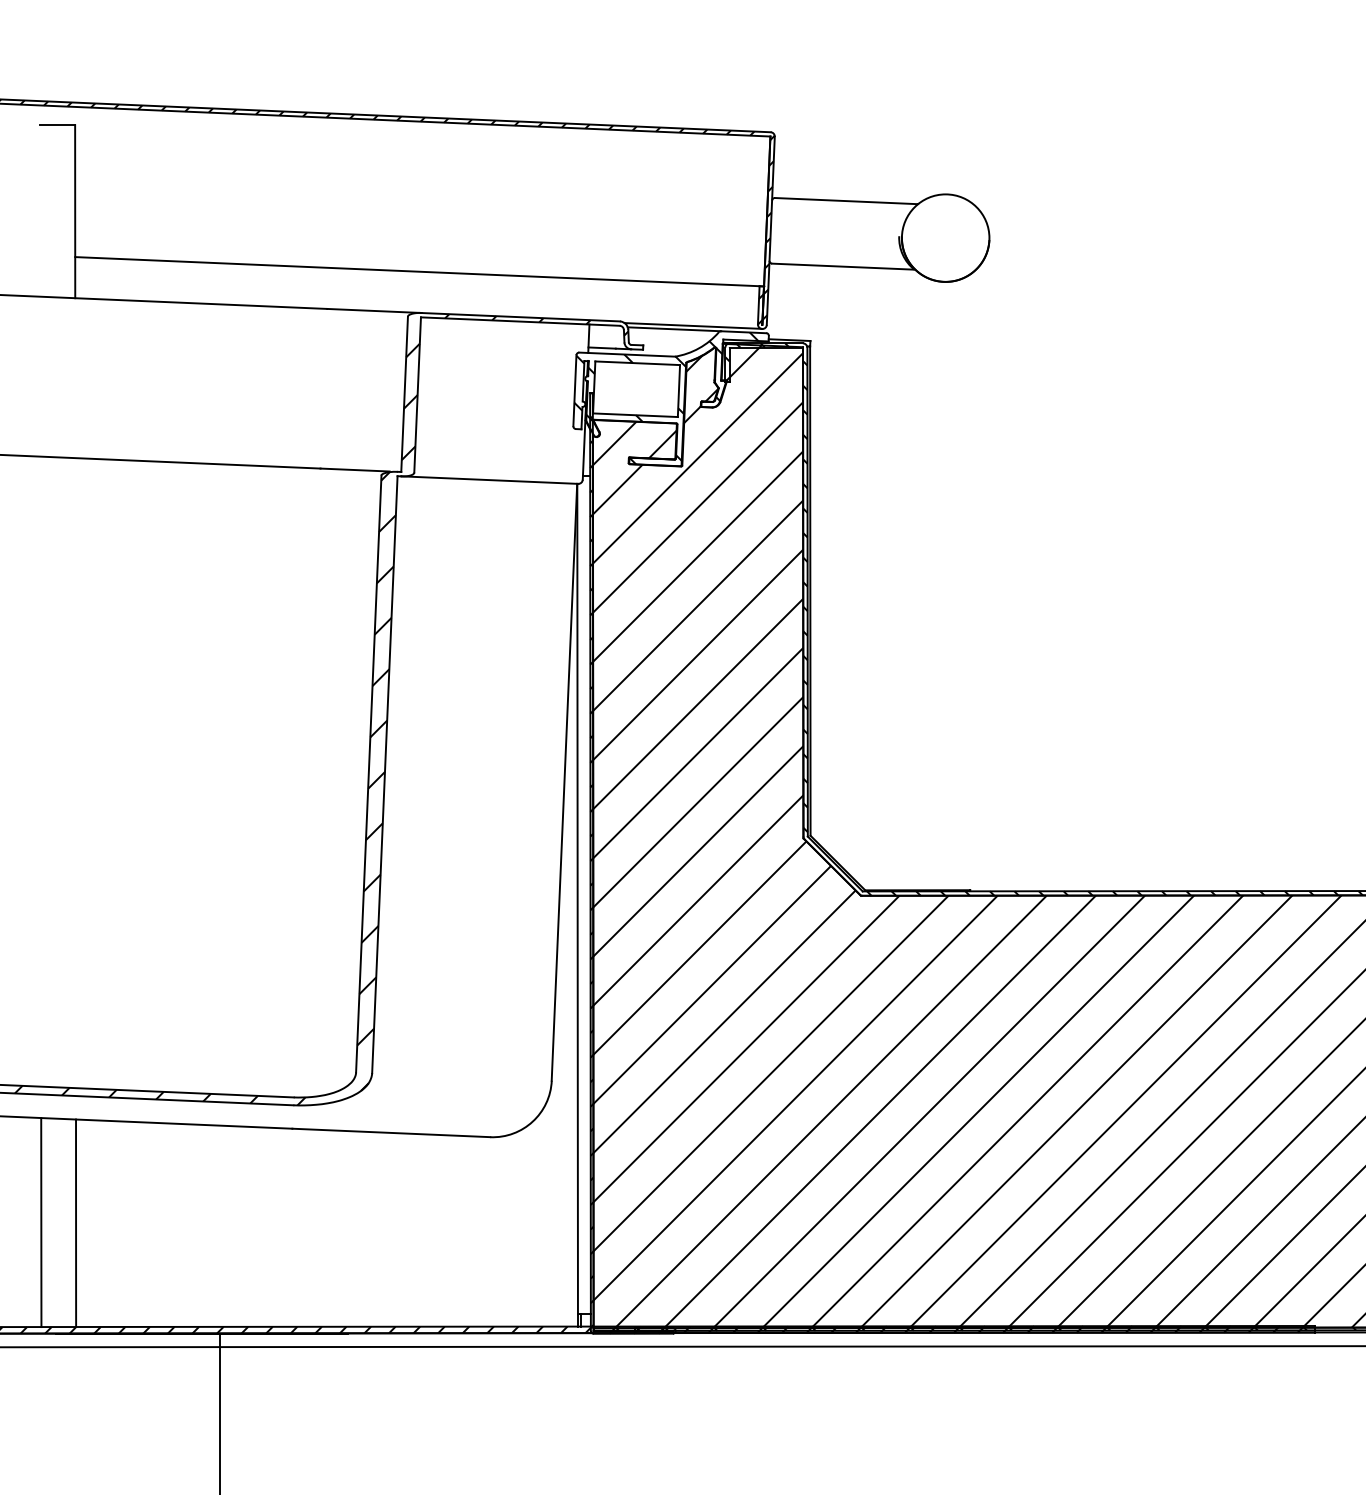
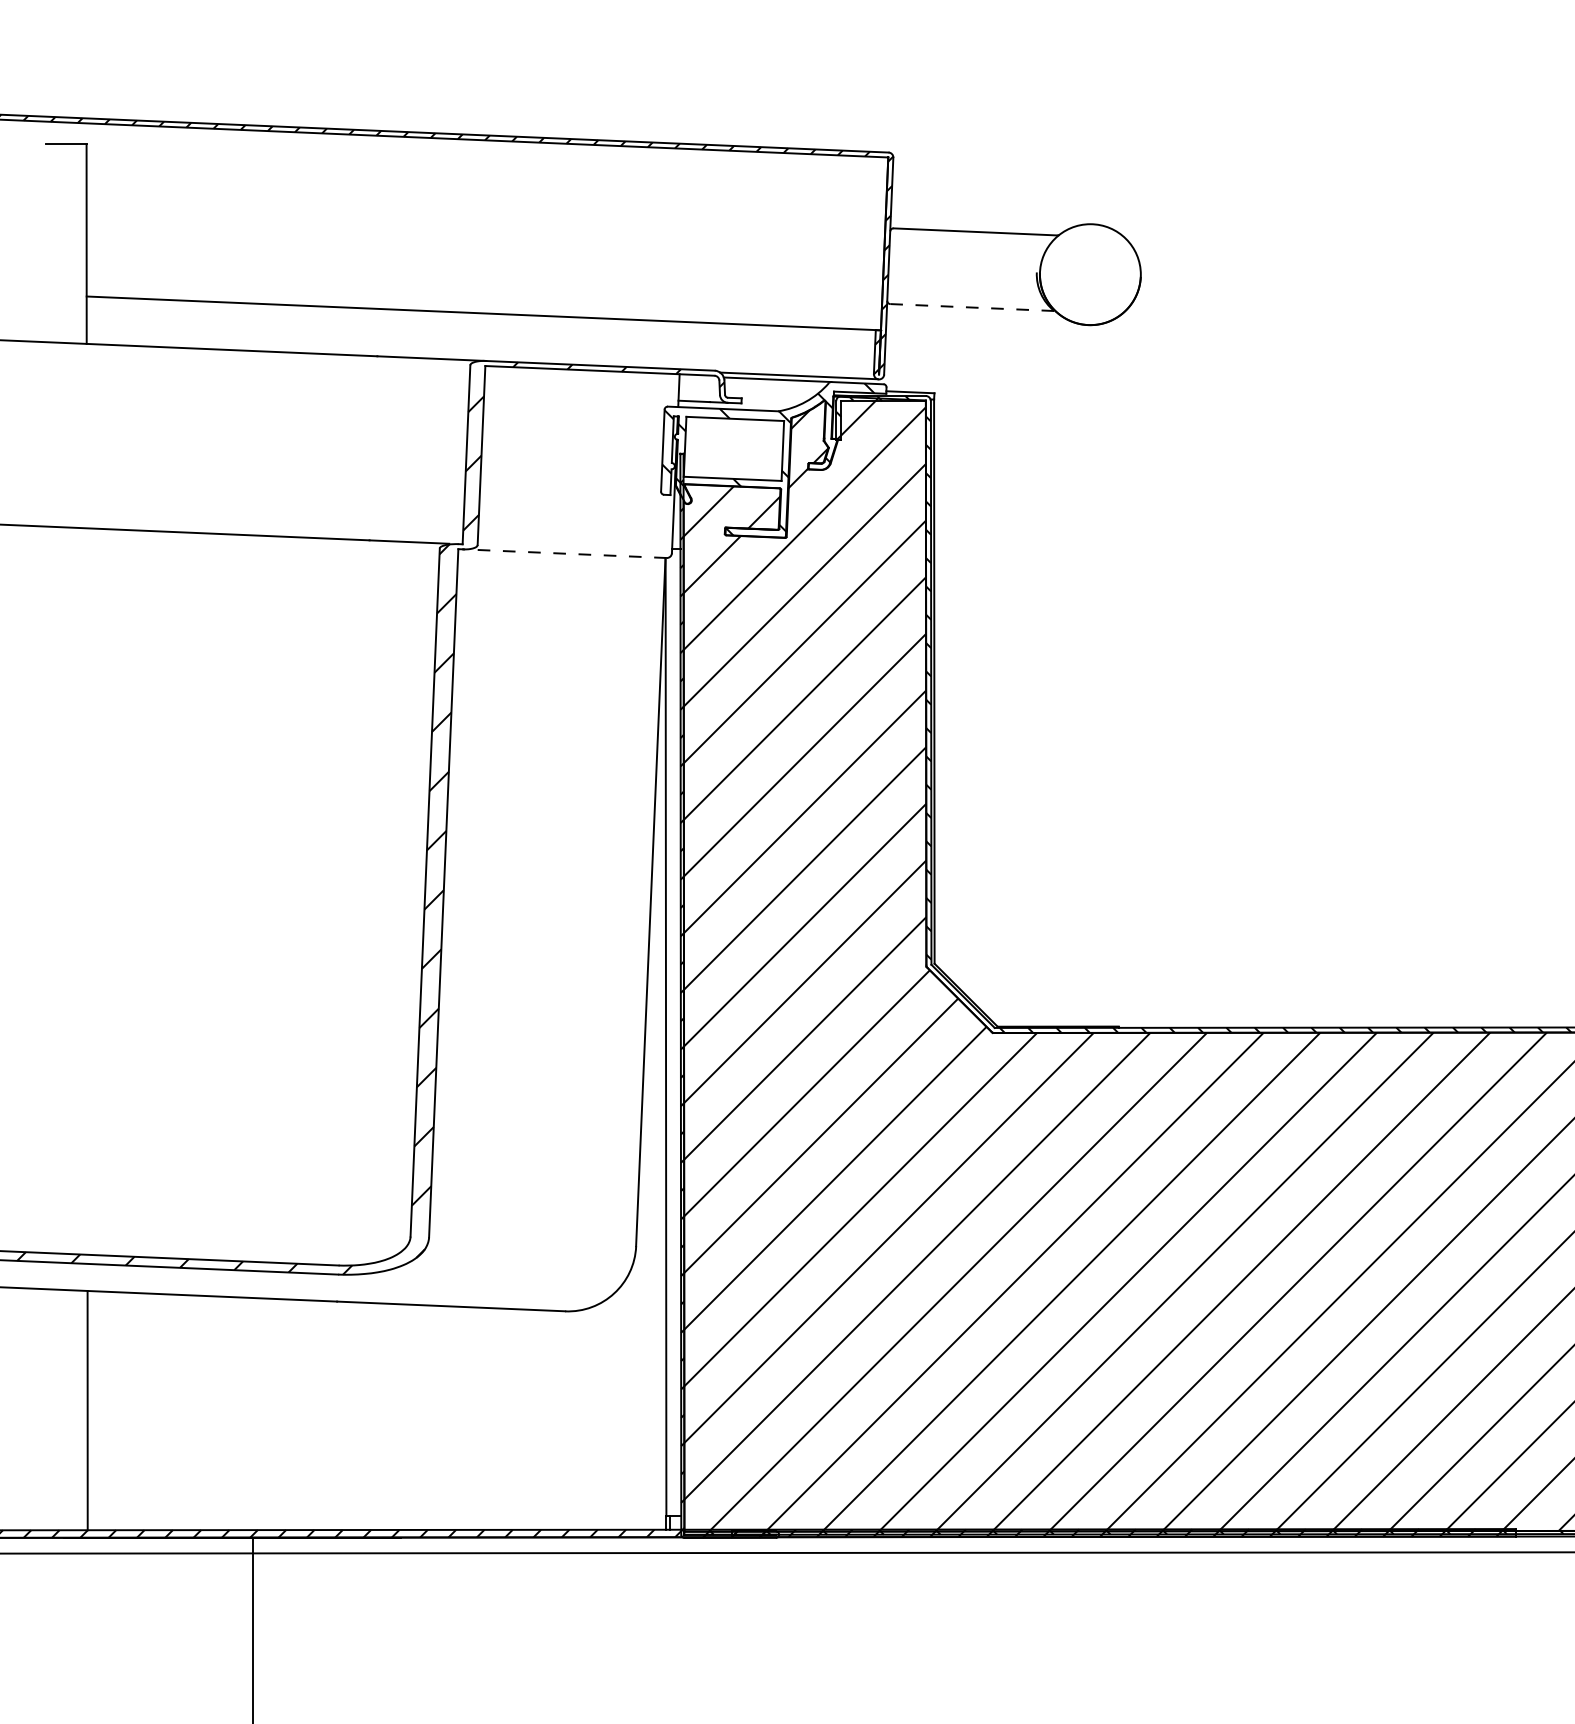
line: (843, 266) -> (972, 307), solid -> dashed
line: (489, 480) -> (564, 554), solid -> dashed
line: (41, 1222) -> (47, 1409), removed

